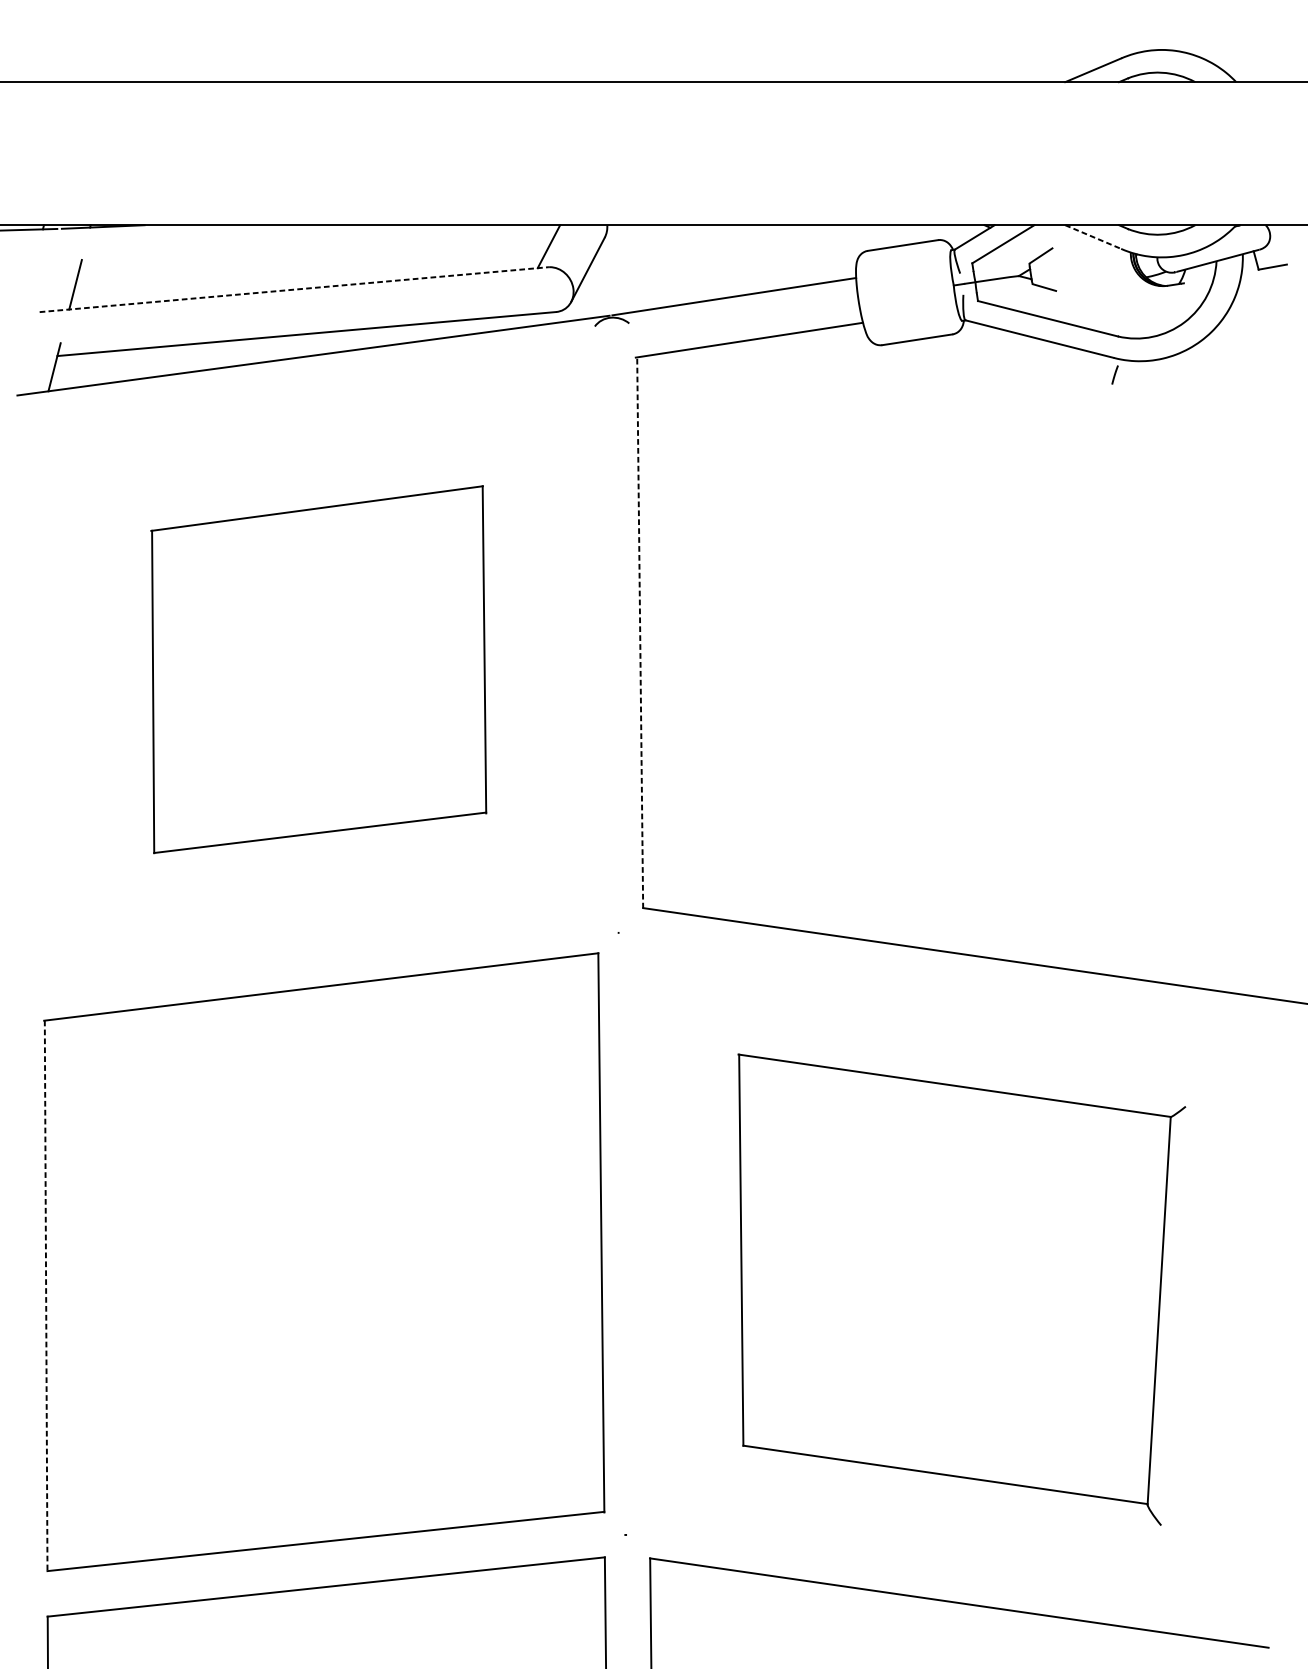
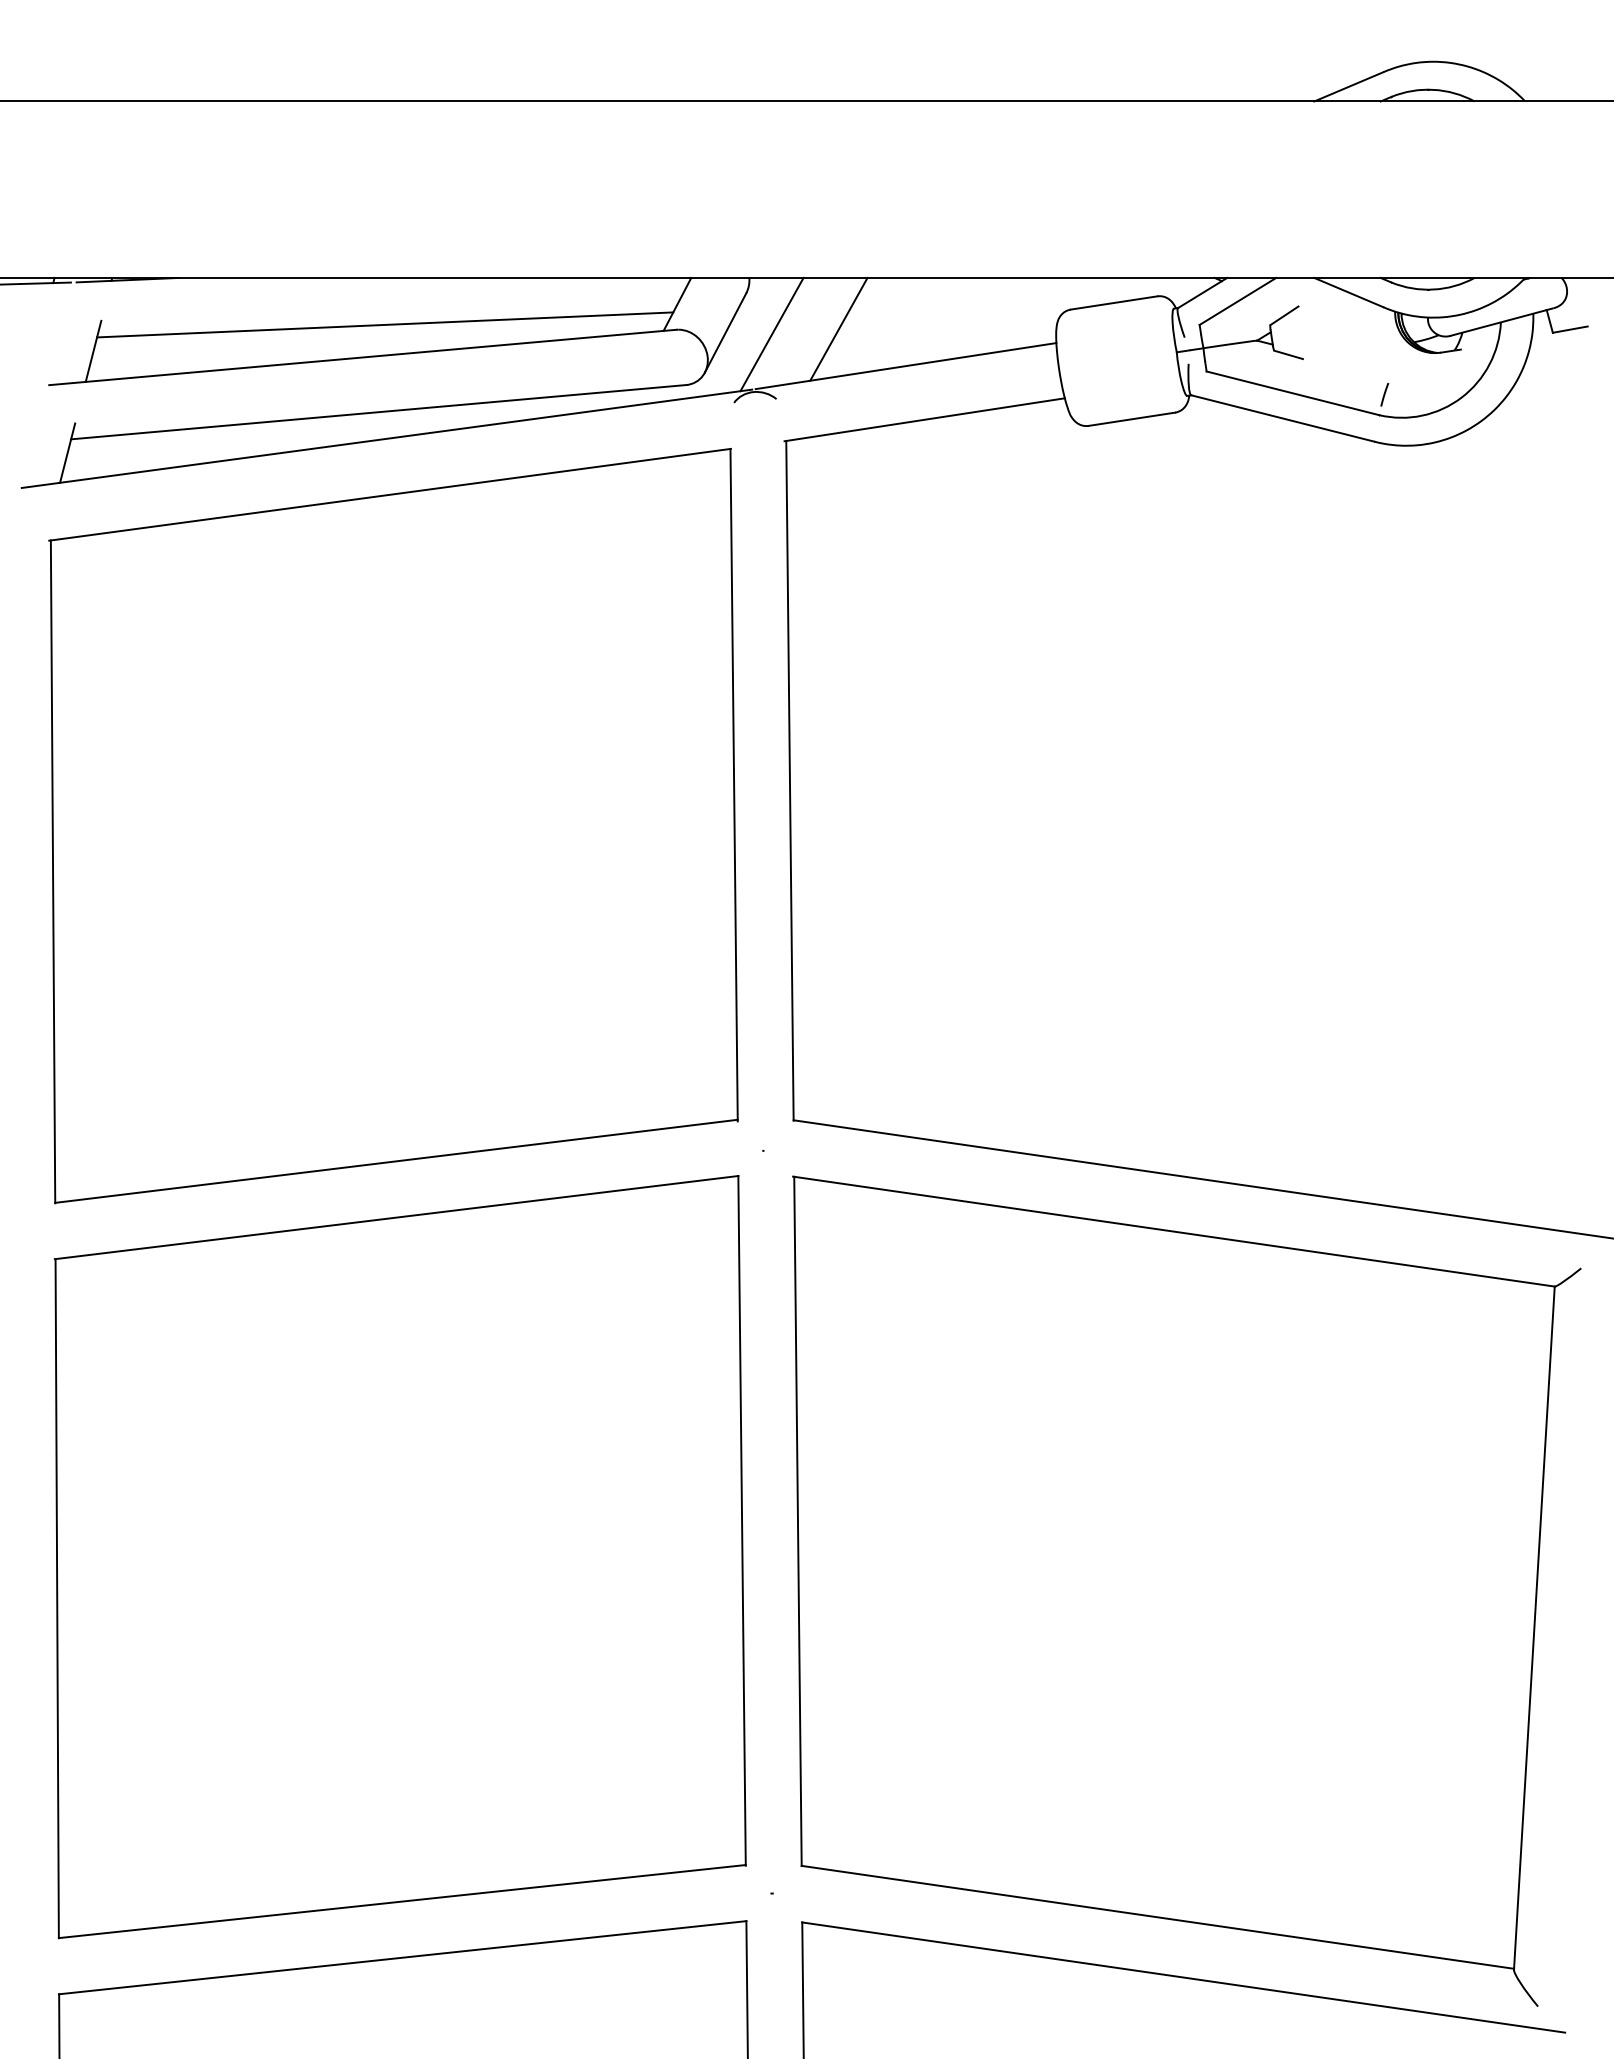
line: (1093, 237) -> (1349, 292), dashed -> solid
line: (312, 262) -> (385, 324), added
line: (679, 266) -> (838, 328), added
line: (625, 271) -> (771, 334), added
line: (293, 289) -> (362, 357), dashed -> solid
line: (1114, 374) -> (1384, 394), moved
line: (639, 632) -> (789, 780), dashed -> solid
part: (318, 669) -> (393, 826), size x1.67
part: (961, 1289) -> (1186, 1590), size x1.43
line: (46, 1295) -> (57, 1598), dashed -> solid

